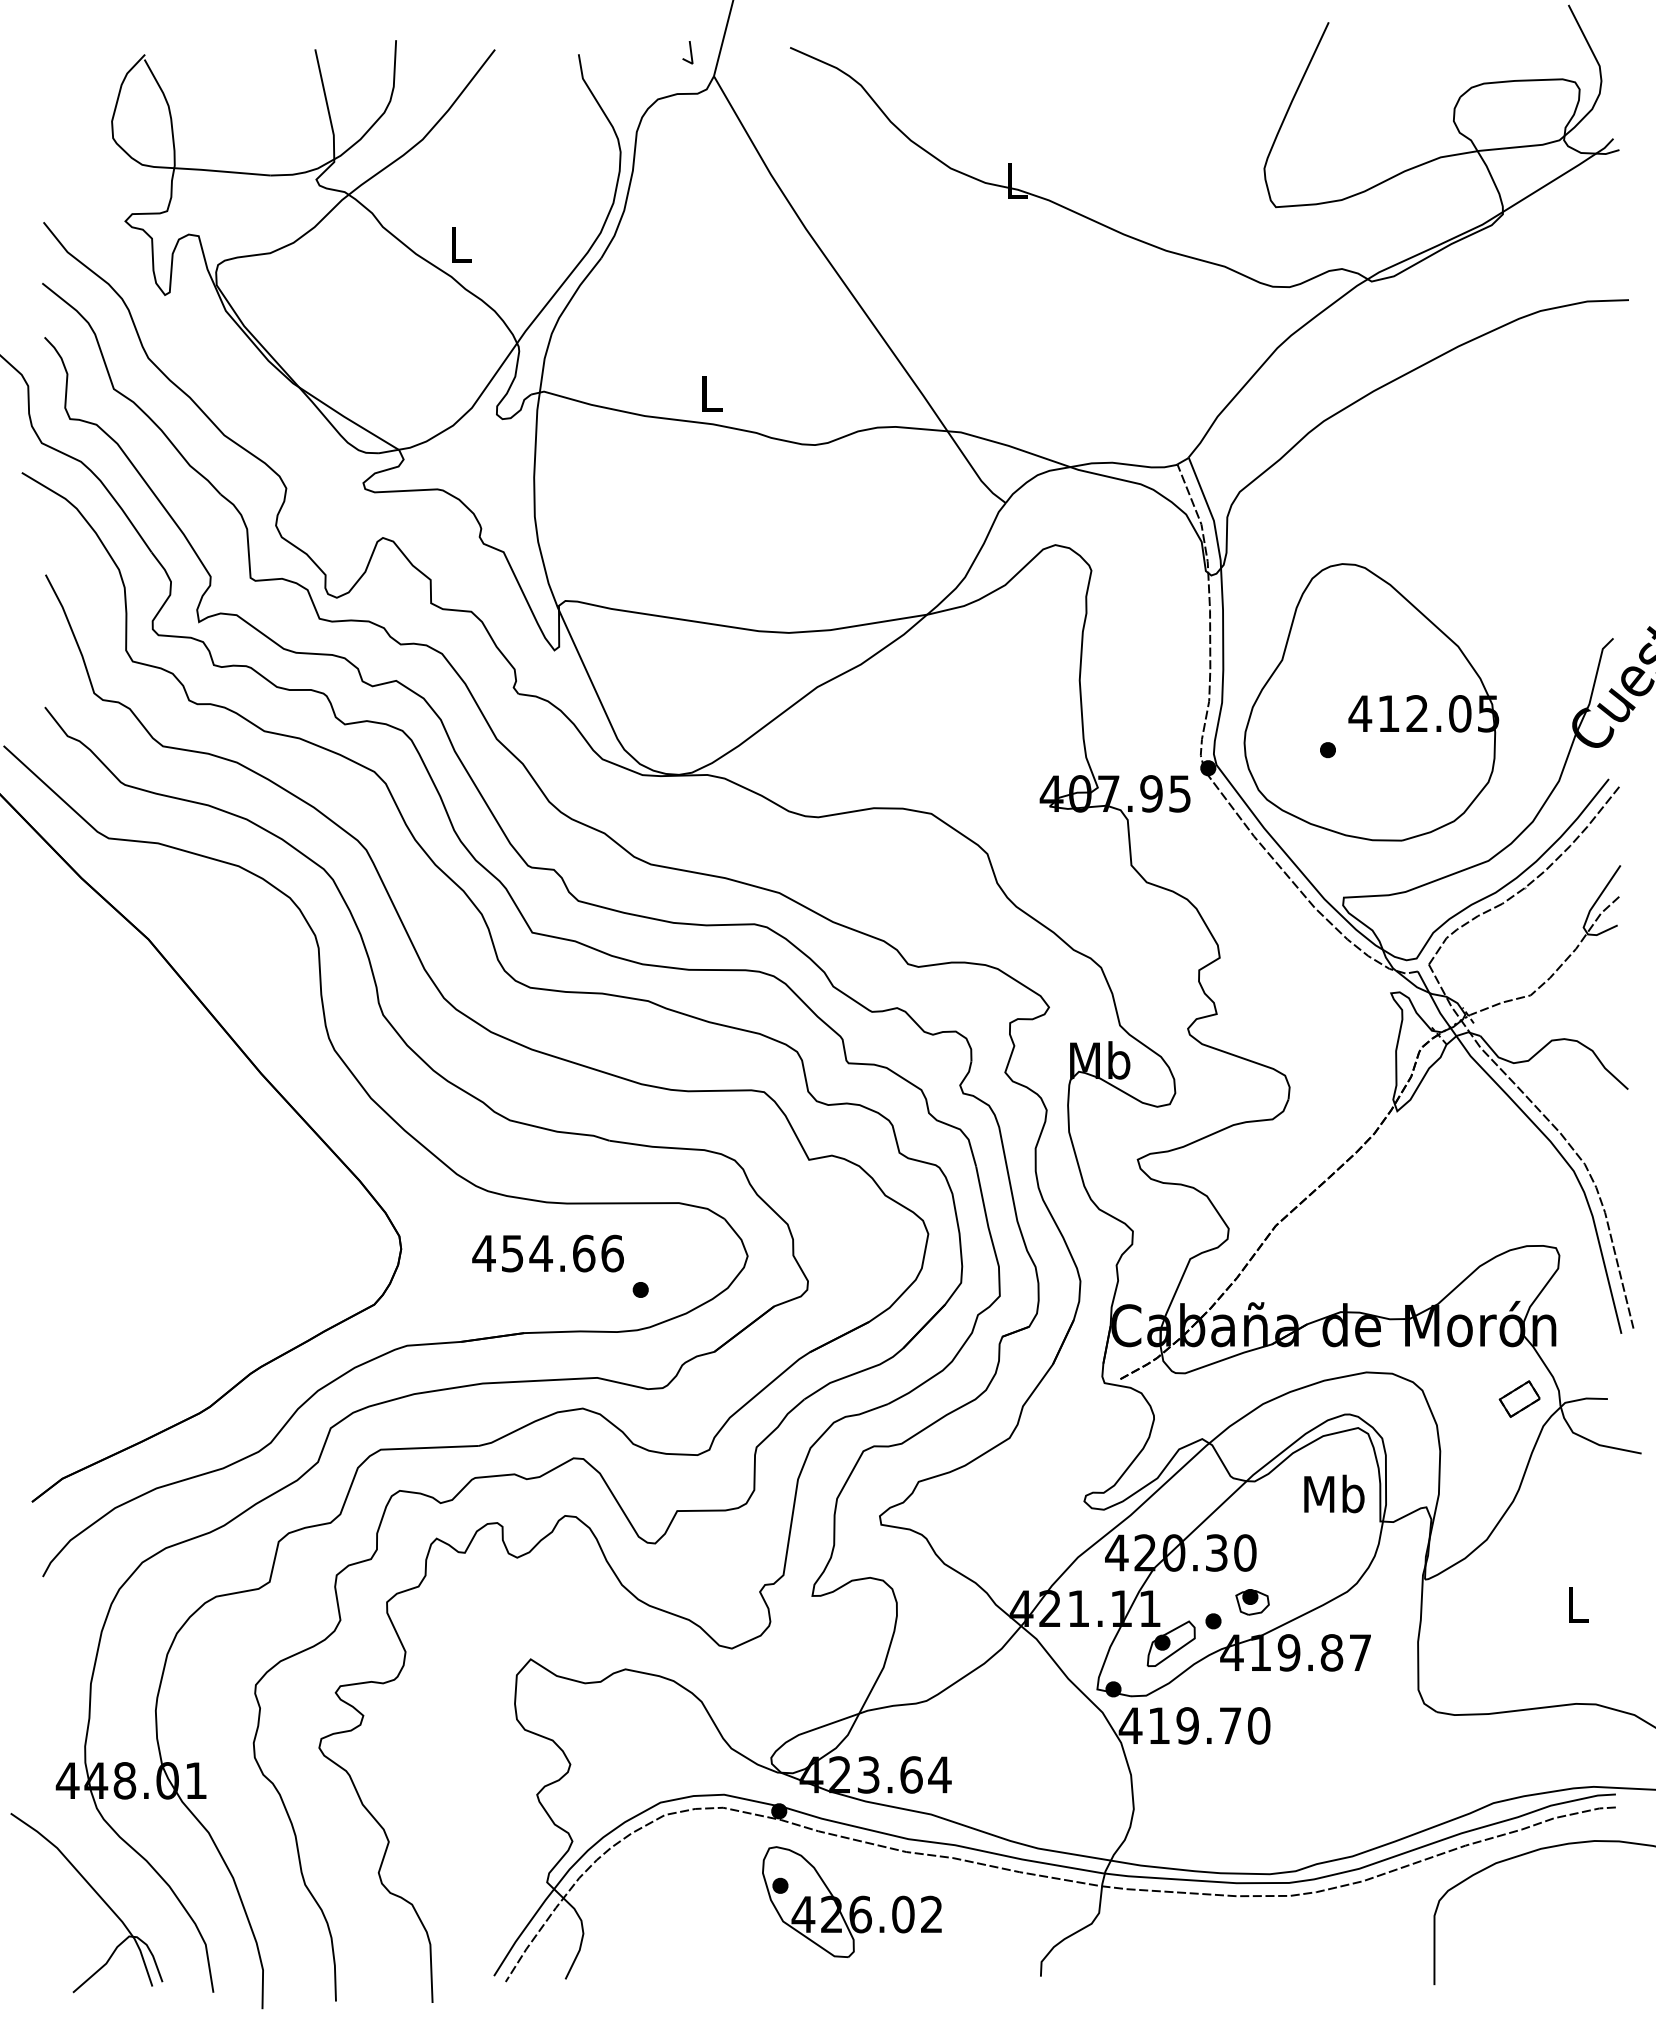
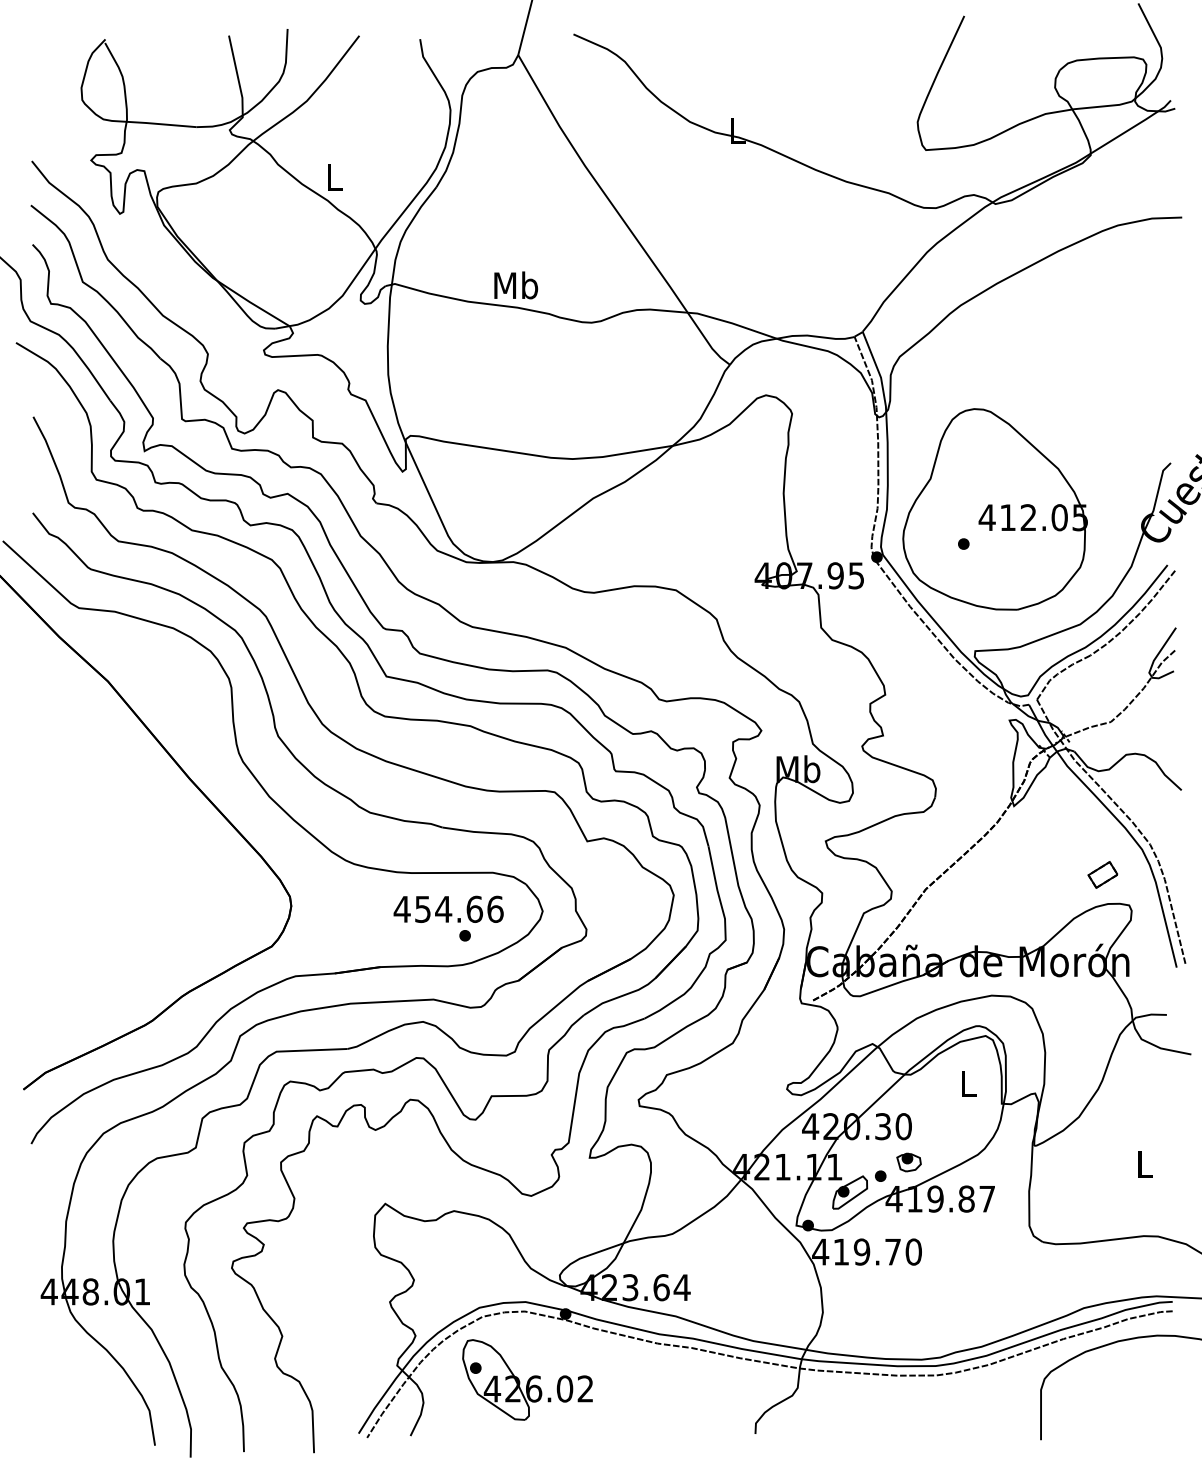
line: (690, 52) -> (501, 37), removed
text: (711, 393) -> (516, 285), L -> Mb
text: (547, 1253) -> (448, 909), moved
part: (1519, 1398) -> (1102, 874), moved
text: (1334, 1493) -> (968, 1083), Mb -> L
part: (96, 1894) -> (70, 1374), removed
part: (851, 1901) -> (527, 1379), moved

